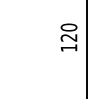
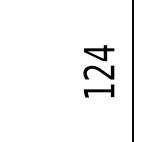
text: (68, 27) -> (98, 52), 120 -> 124

